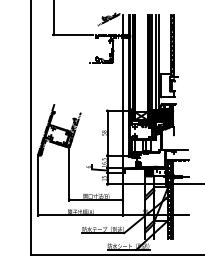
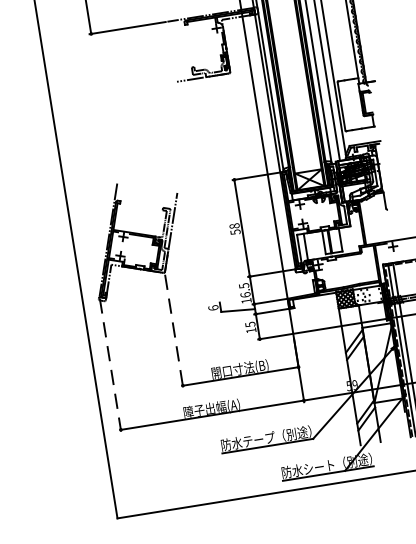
line: (69, 175) -> (174, 333), solid -> dashed
line: (38, 185) -> (110, 365), solid -> dashed

